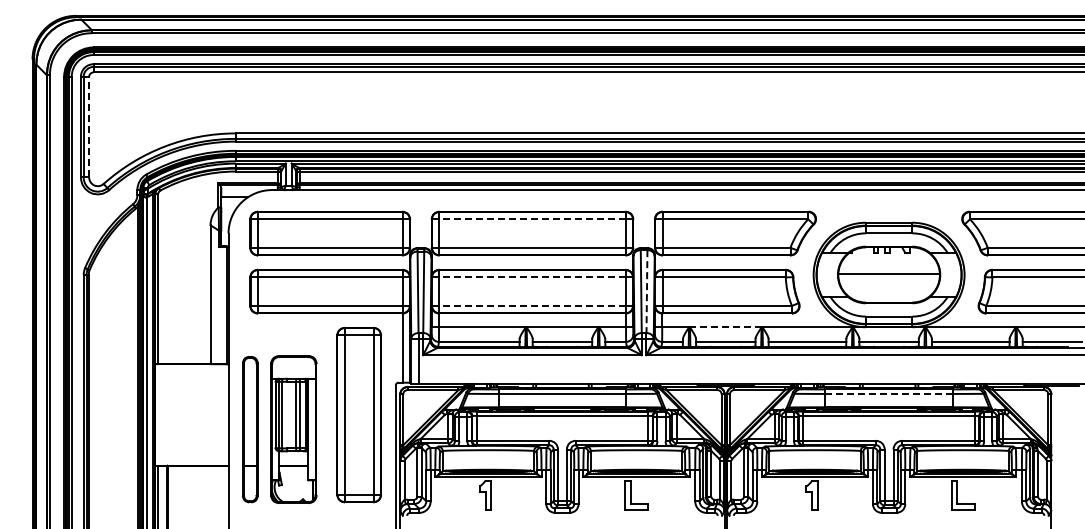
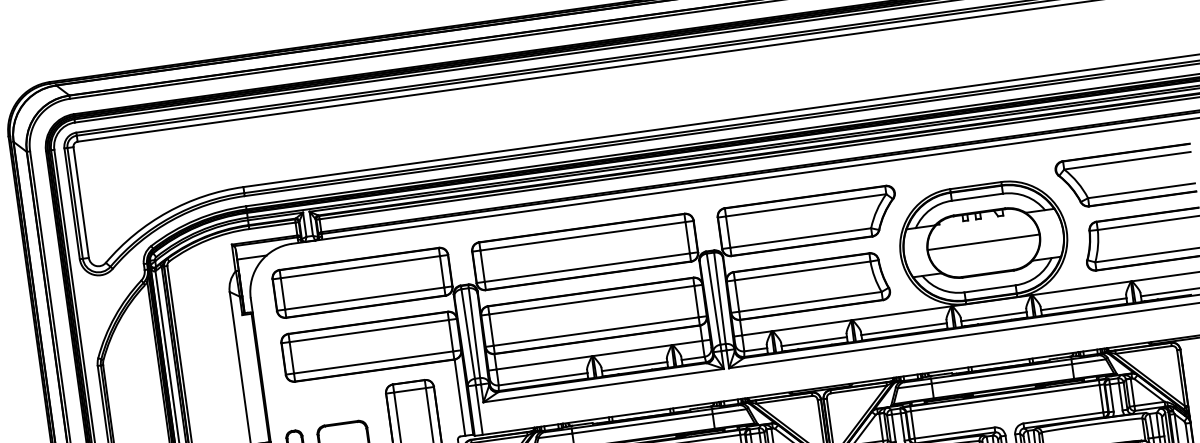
line: (89, 126) -> (81, 201), dashed -> solid
line: (532, 219) -> (582, 236), dashed -> solid
line: (532, 277) -> (591, 300), dashed -> solid
line: (646, 292) -> (719, 299), dashed -> solid
line: (532, 305) -> (596, 331), dashed -> solid
line: (725, 327) -> (811, 325), dashed -> solid
line: (889, 393) -> (1002, 373), dashed -> solid

